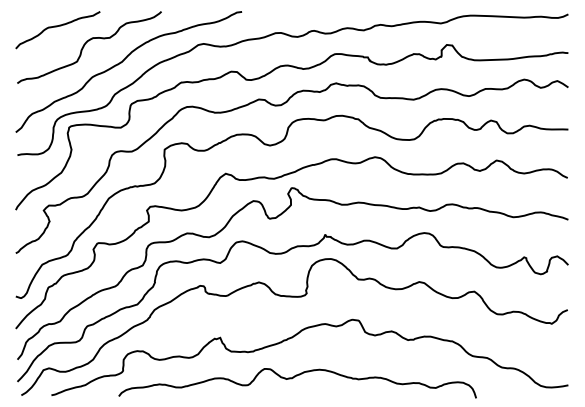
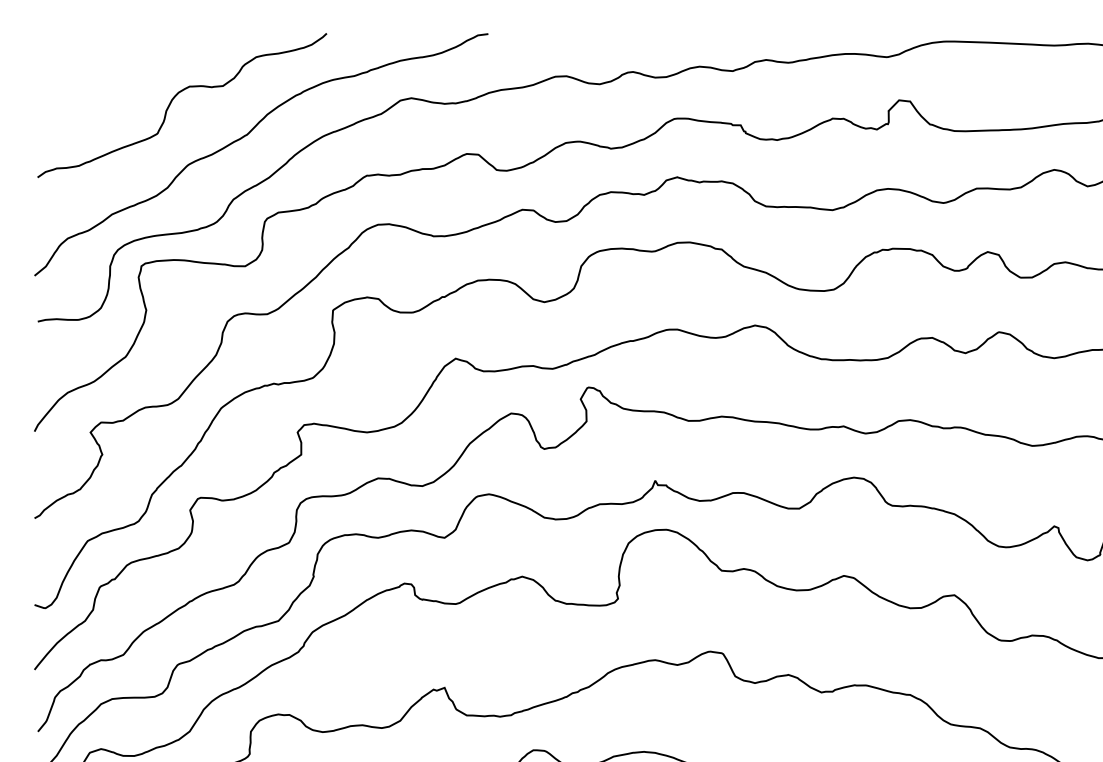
curve: (57, 27) -> (118, 65), removed

